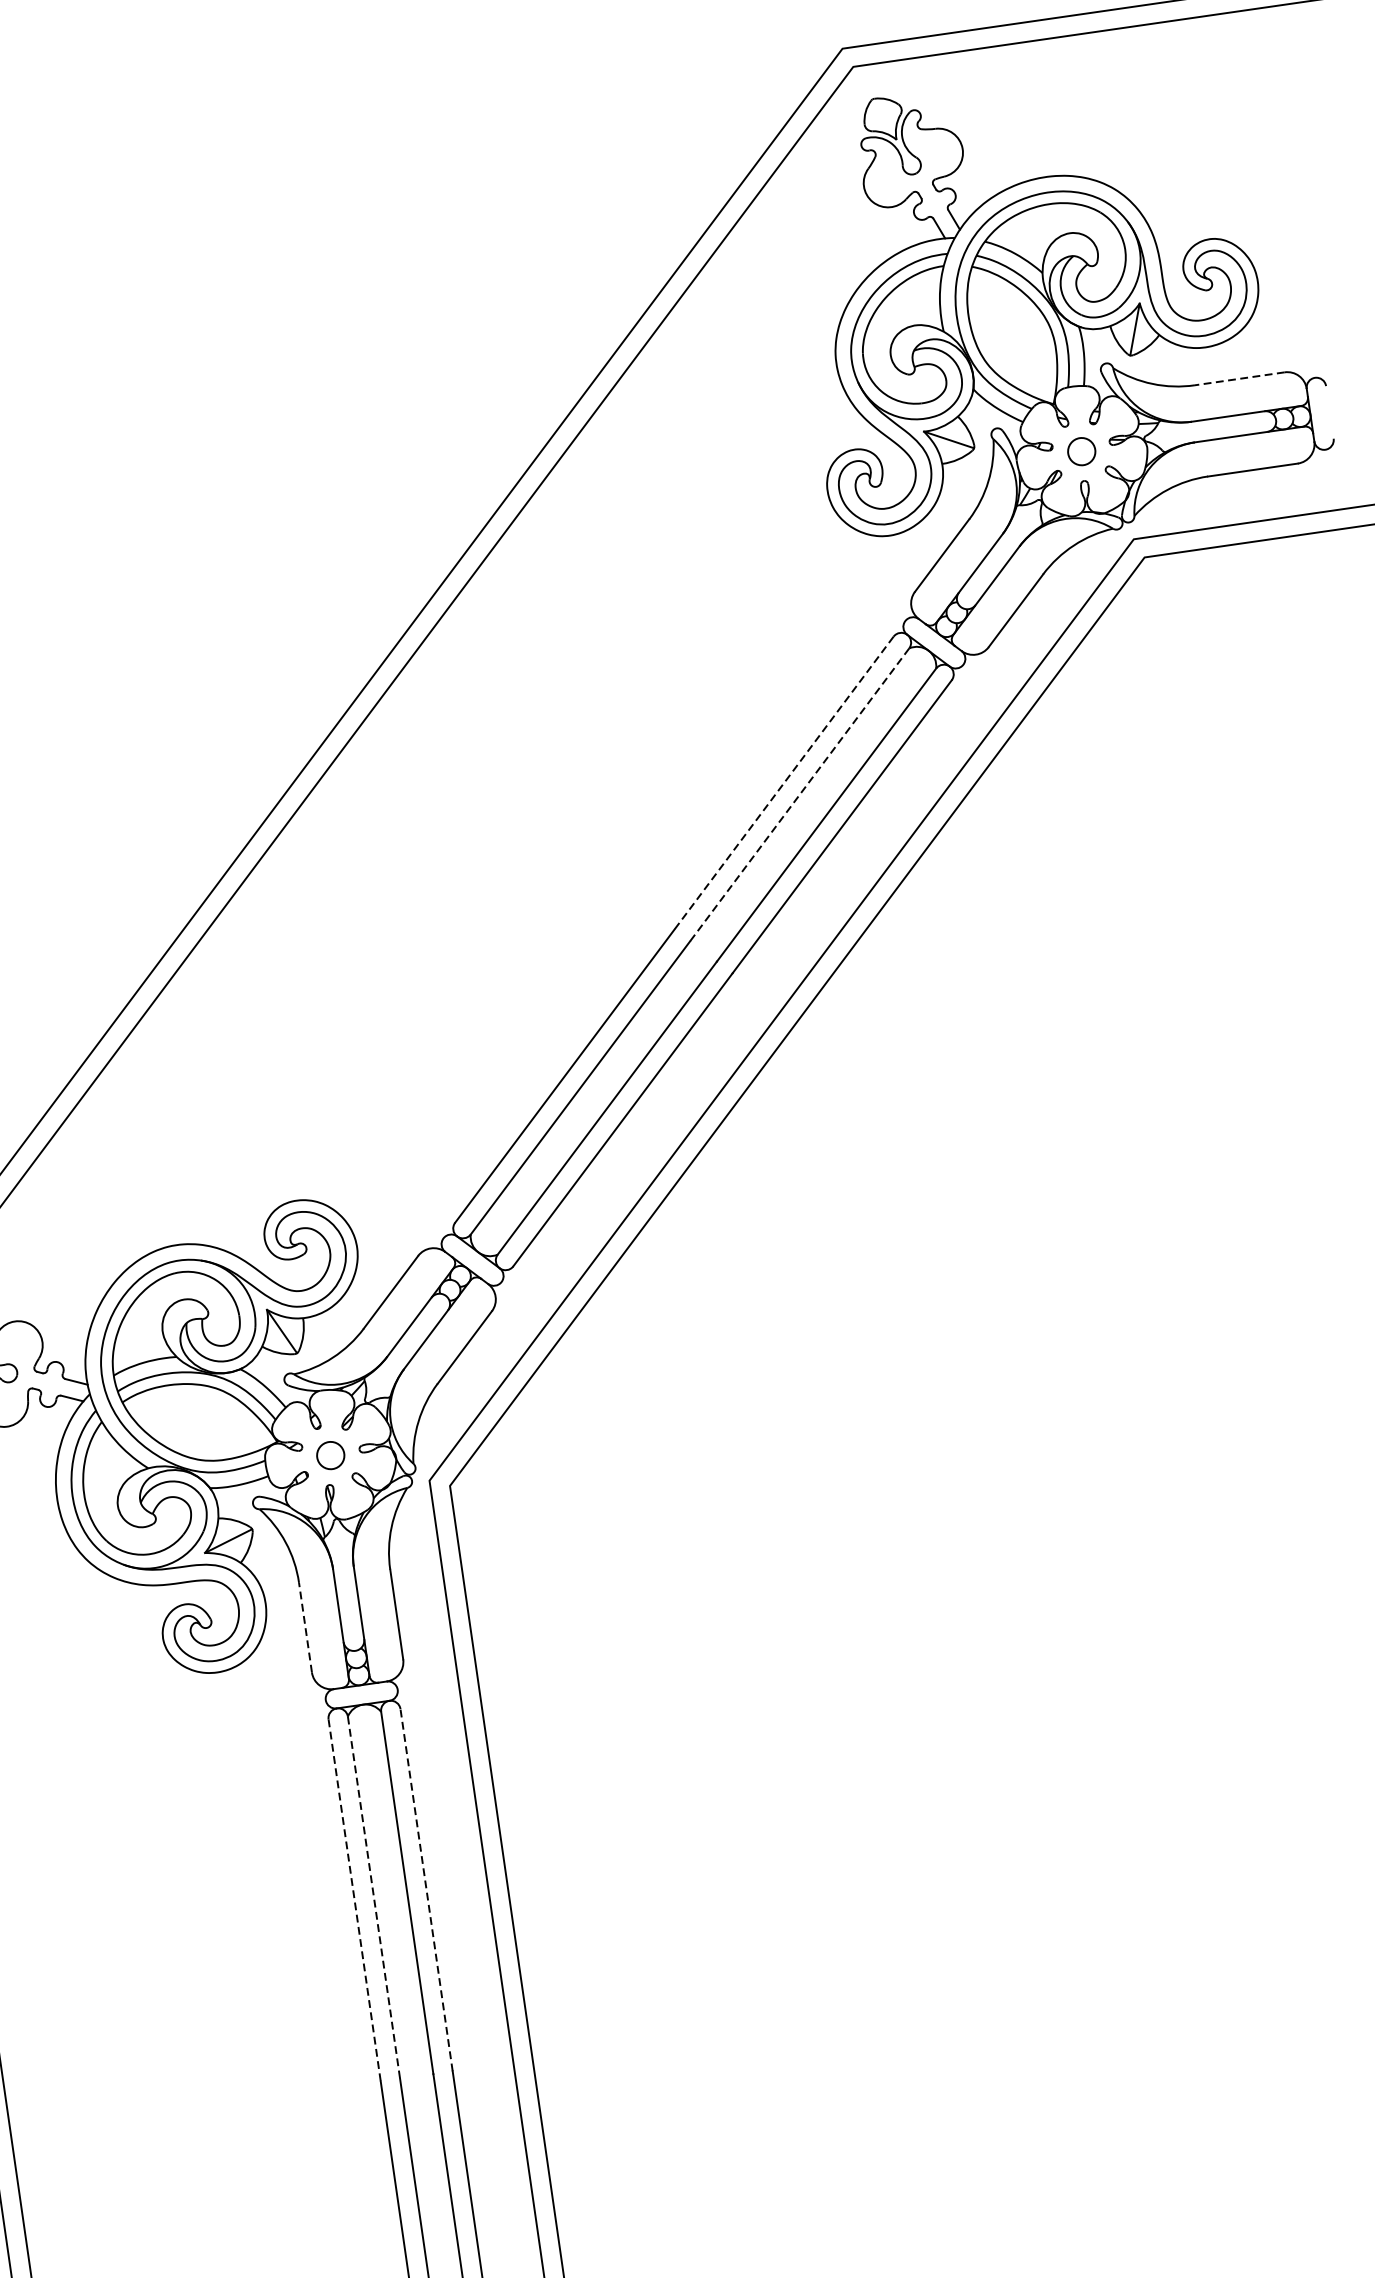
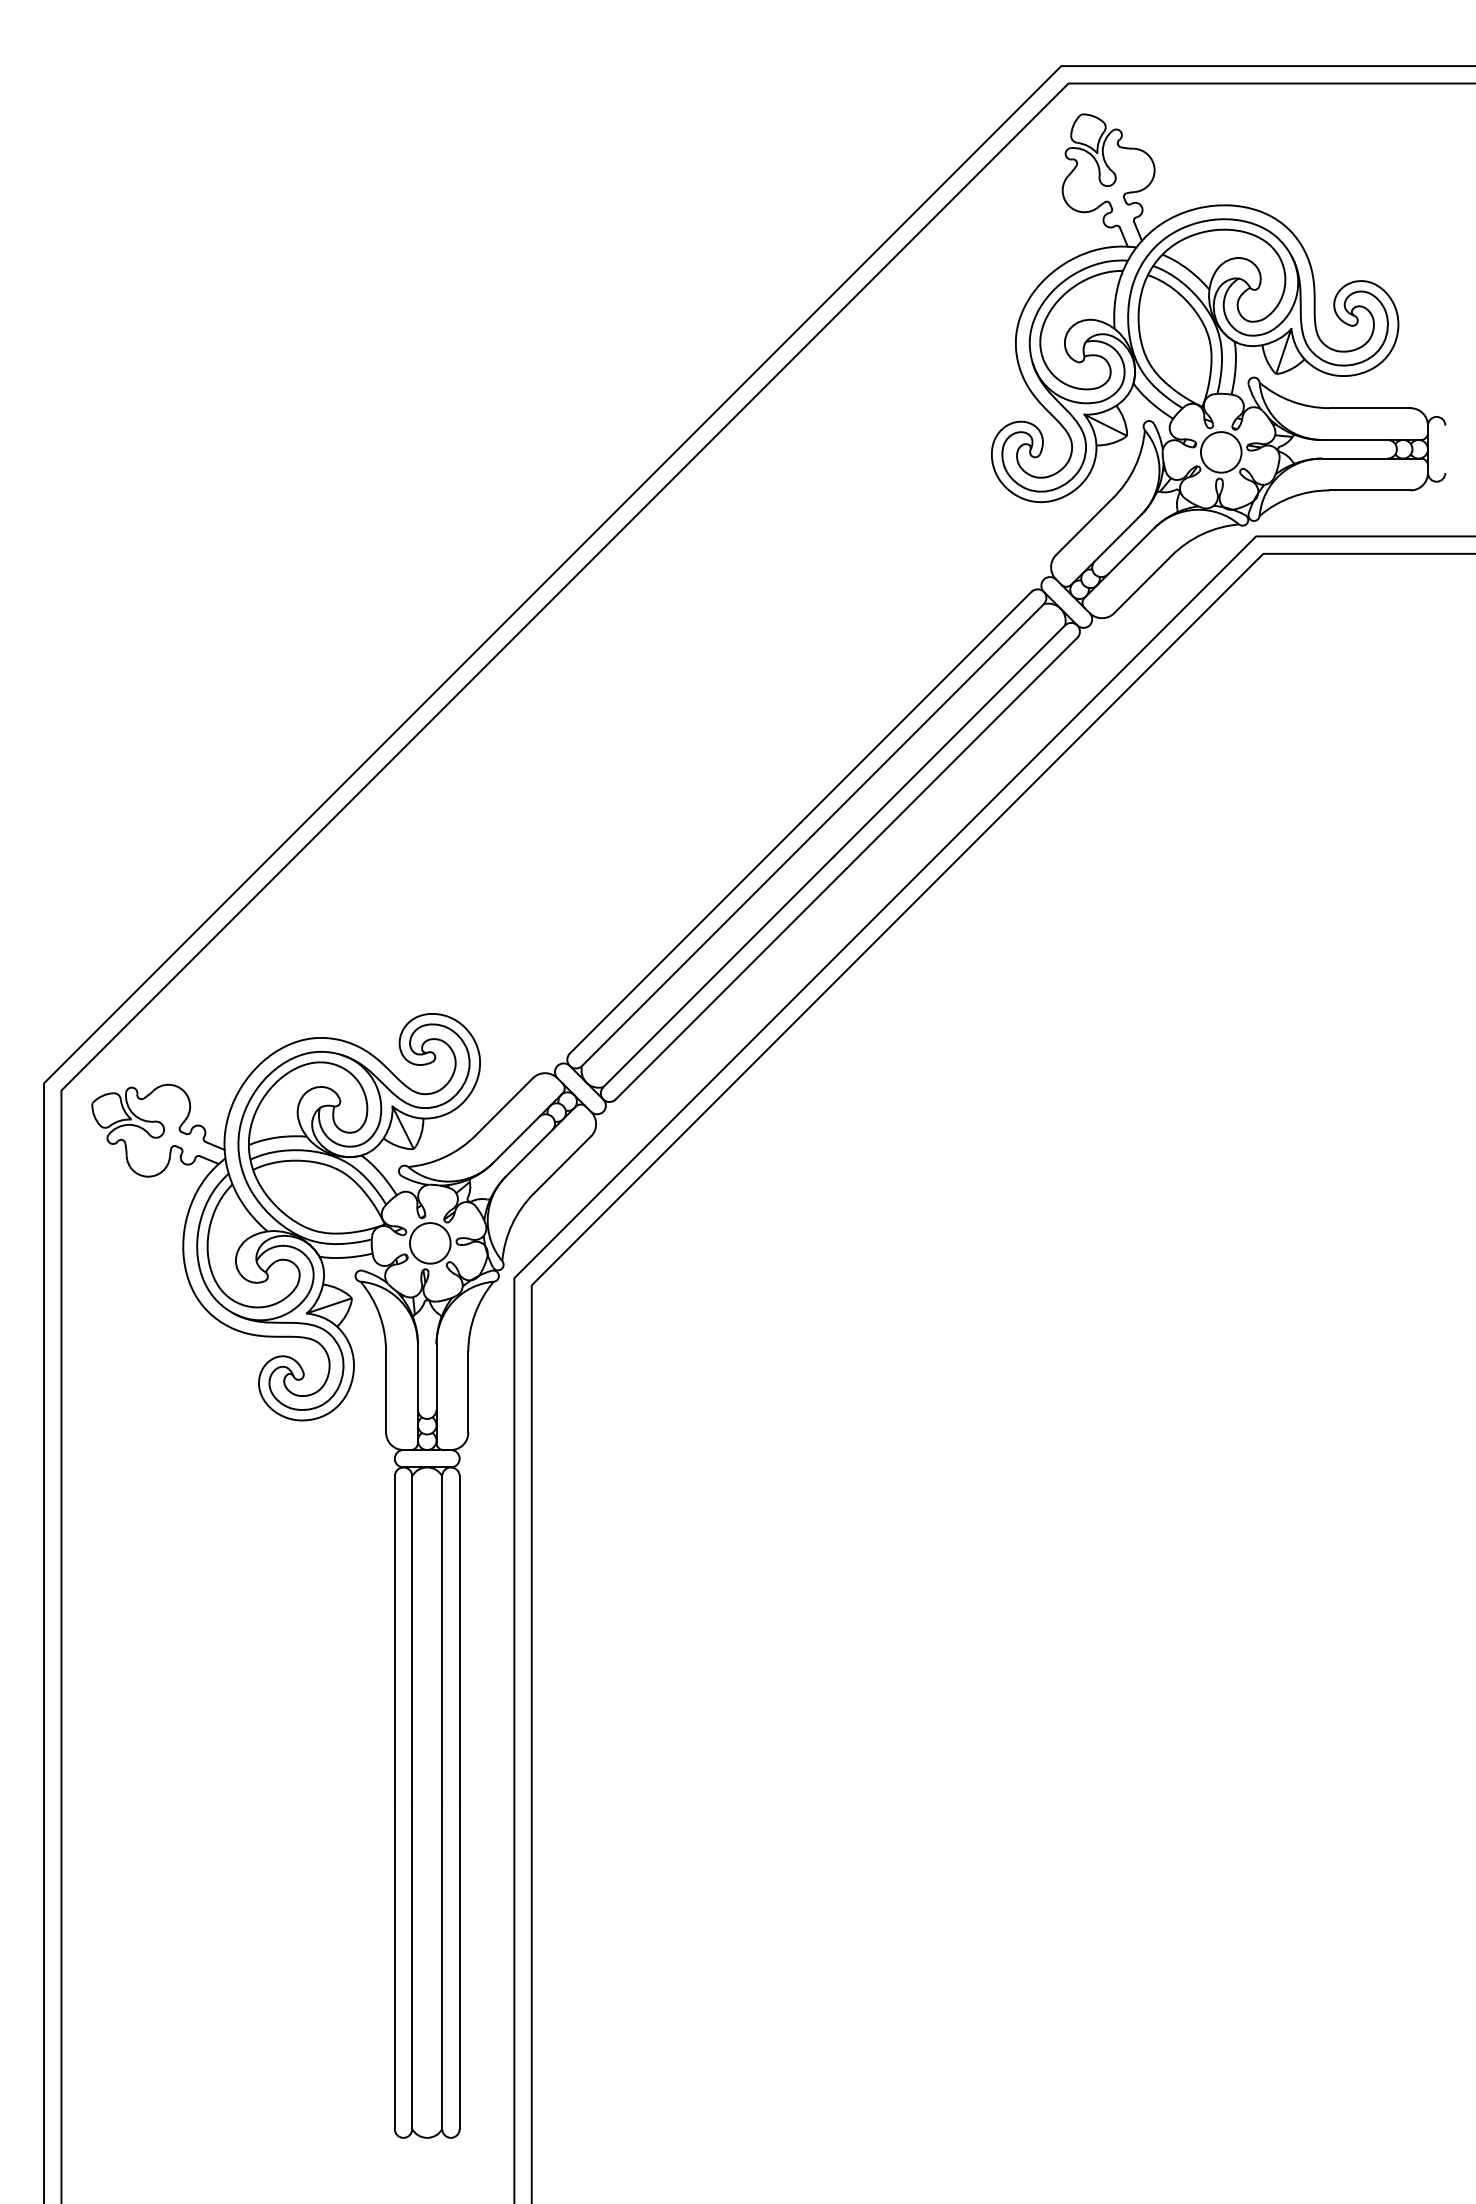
line: (1239, 379) -> (1369, 408), dashed -> solid
circle: (1080, 451) -> (1220, 452), size x1.67
line: (783, 783) -> (915, 707), dashed -> solid
line: (799, 795) -> (928, 720), dashed -> solid
circle: (330, 1455) -> (430, 1243), size x1.67
line: (305, 1626) -> (386, 1391), dashed -> solid
line: (426, 1889) -> (459, 1638), dashed -> solid
line: (374, 1897) -> (412, 1639), dashed -> solid
line: (354, 1900) -> (394, 1639), dashed -> solid

